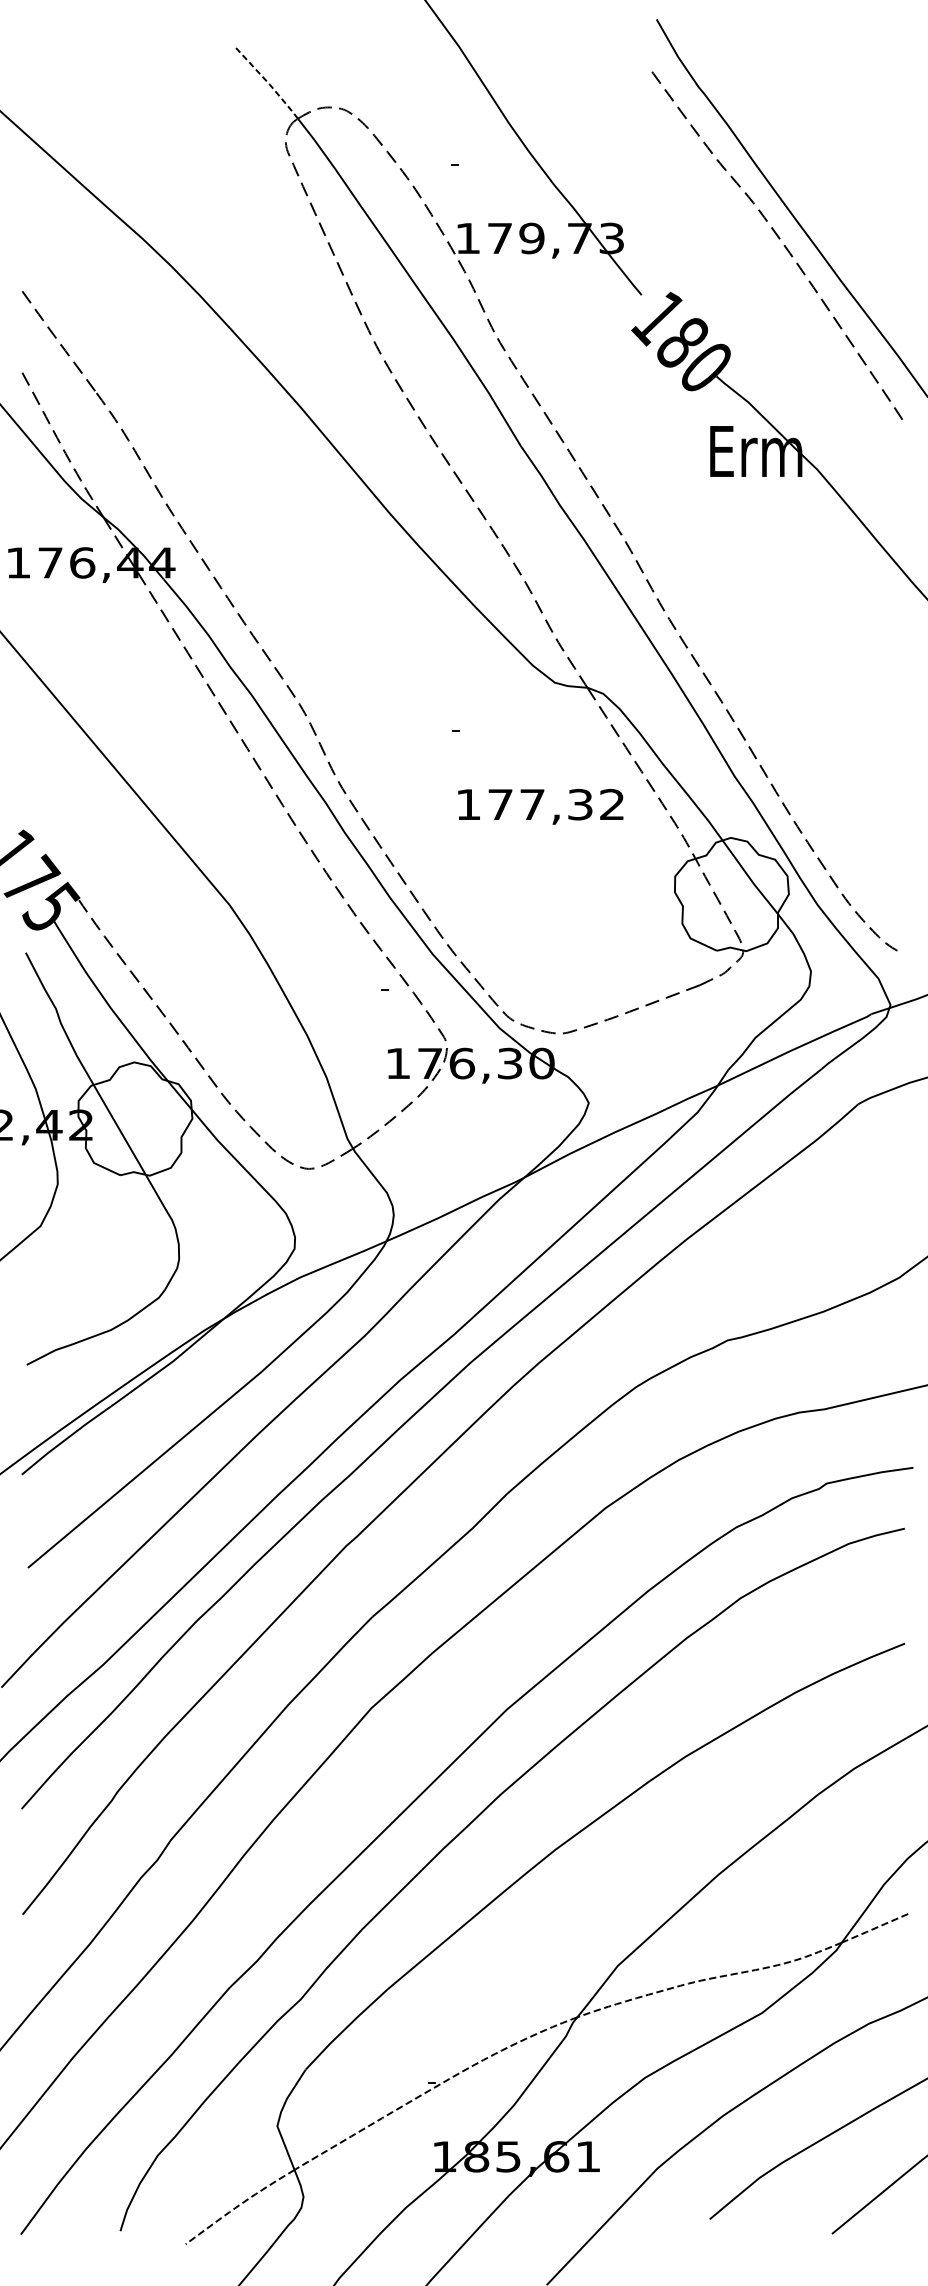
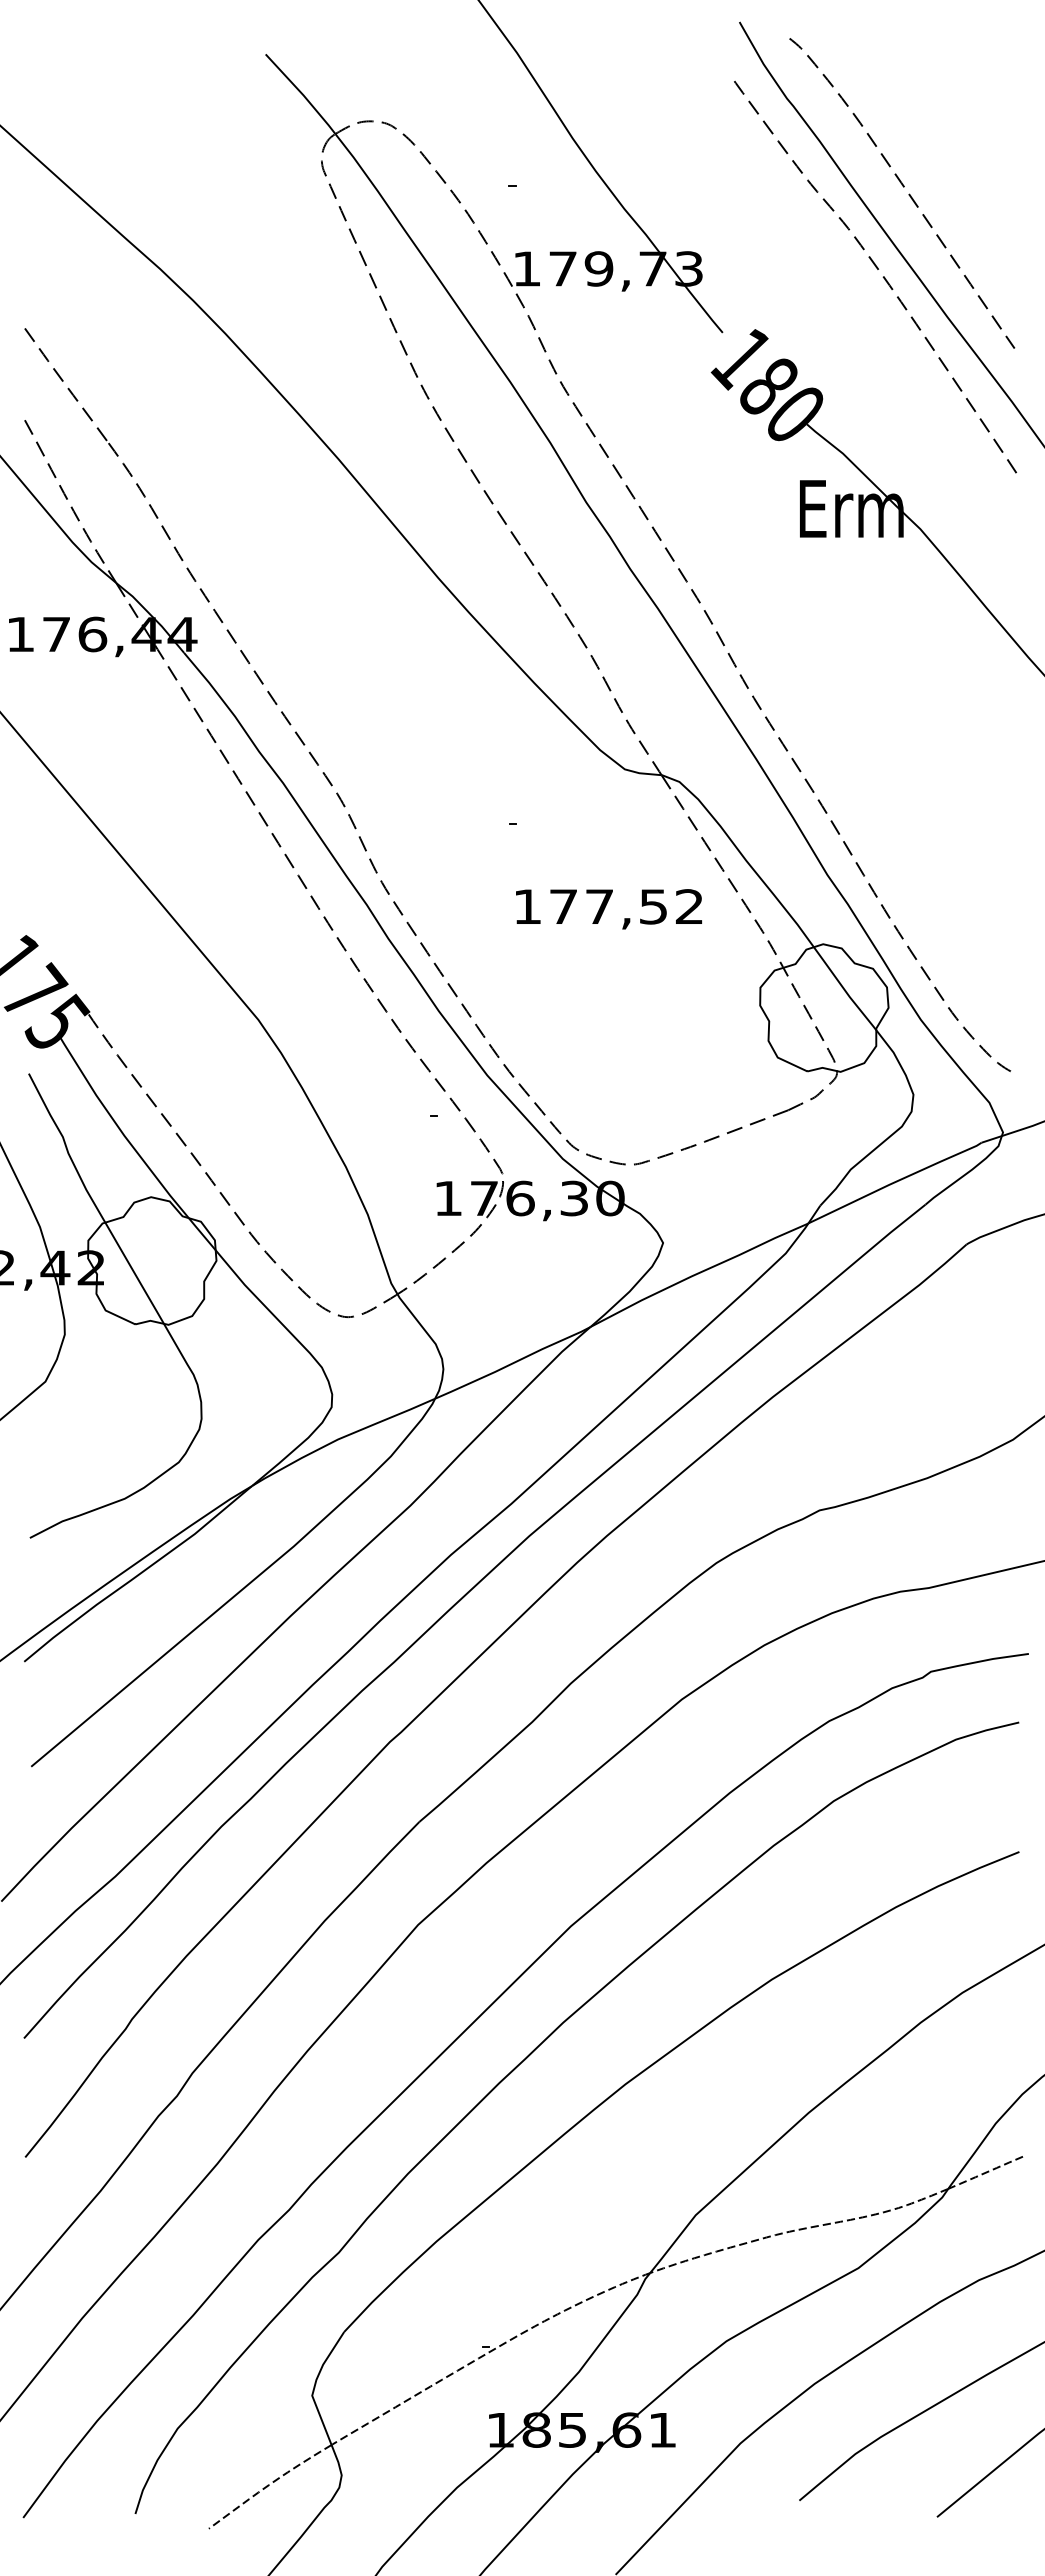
line: (268, 83) -> (302, 94), dashed -> solid
curve: (802, 166) -> (903, 187), added
text: (580, 804) -> (653, 906), 177,32 -> 177,52

